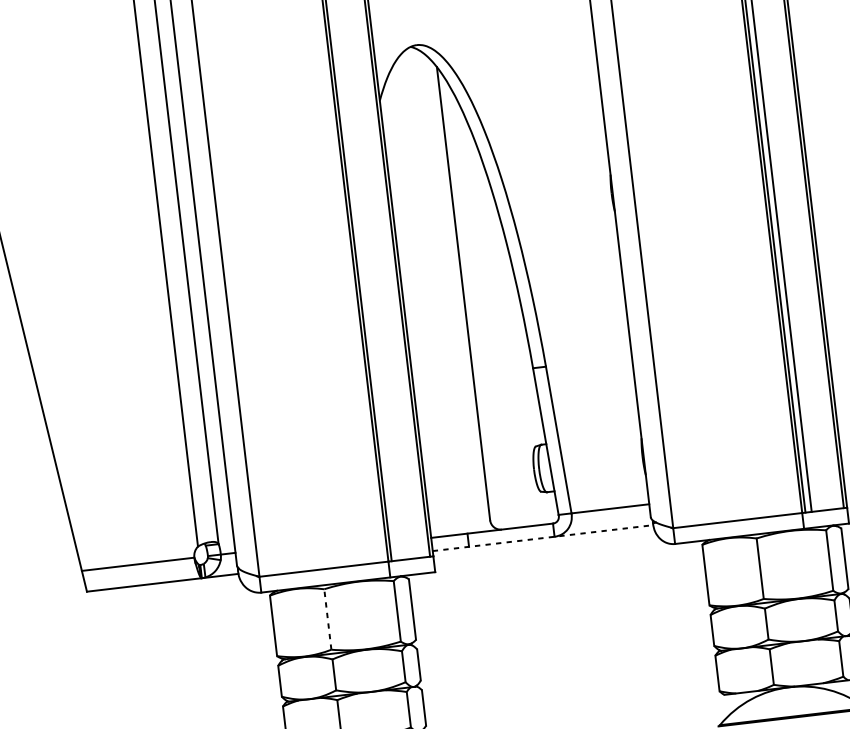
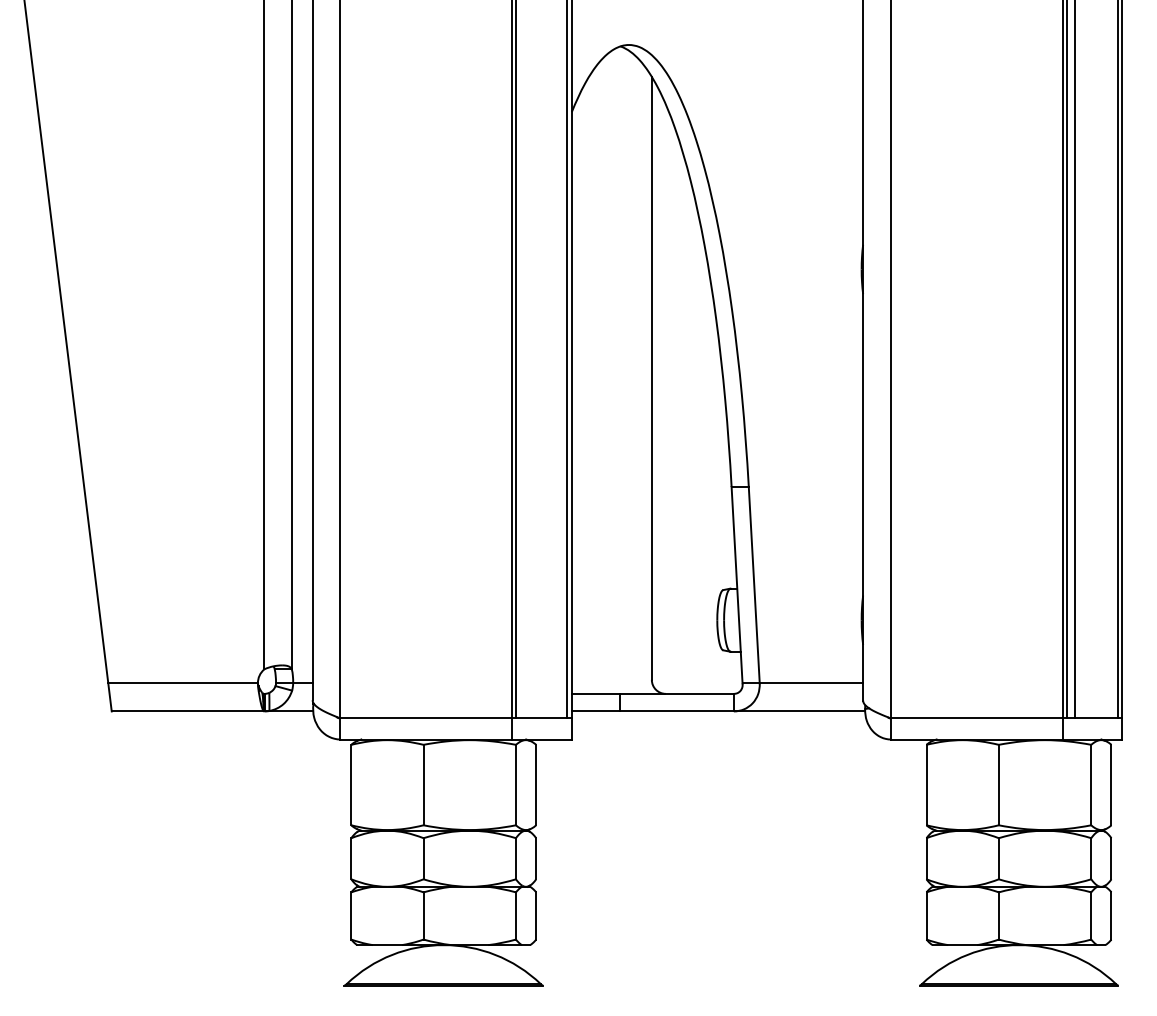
line: (543, 538) -> (718, 711), dashed -> solid
line: (327, 619) -> (423, 784), dashed -> solid

